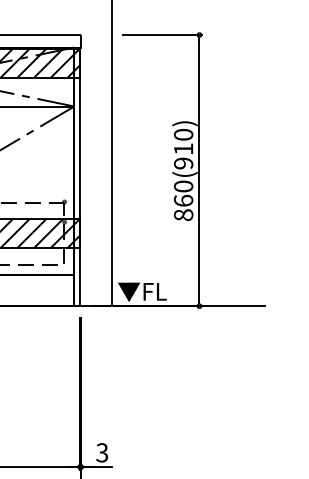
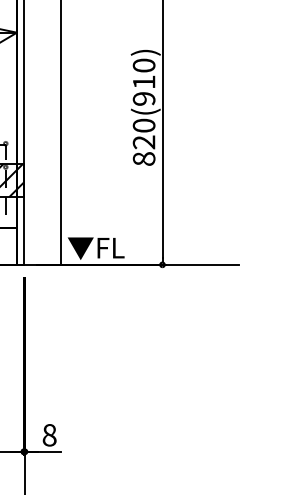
text: (183, 200) -> (143, 141), 860(910) -> 820(910)
text: (102, 452) -> (49, 434), 3 -> 8

